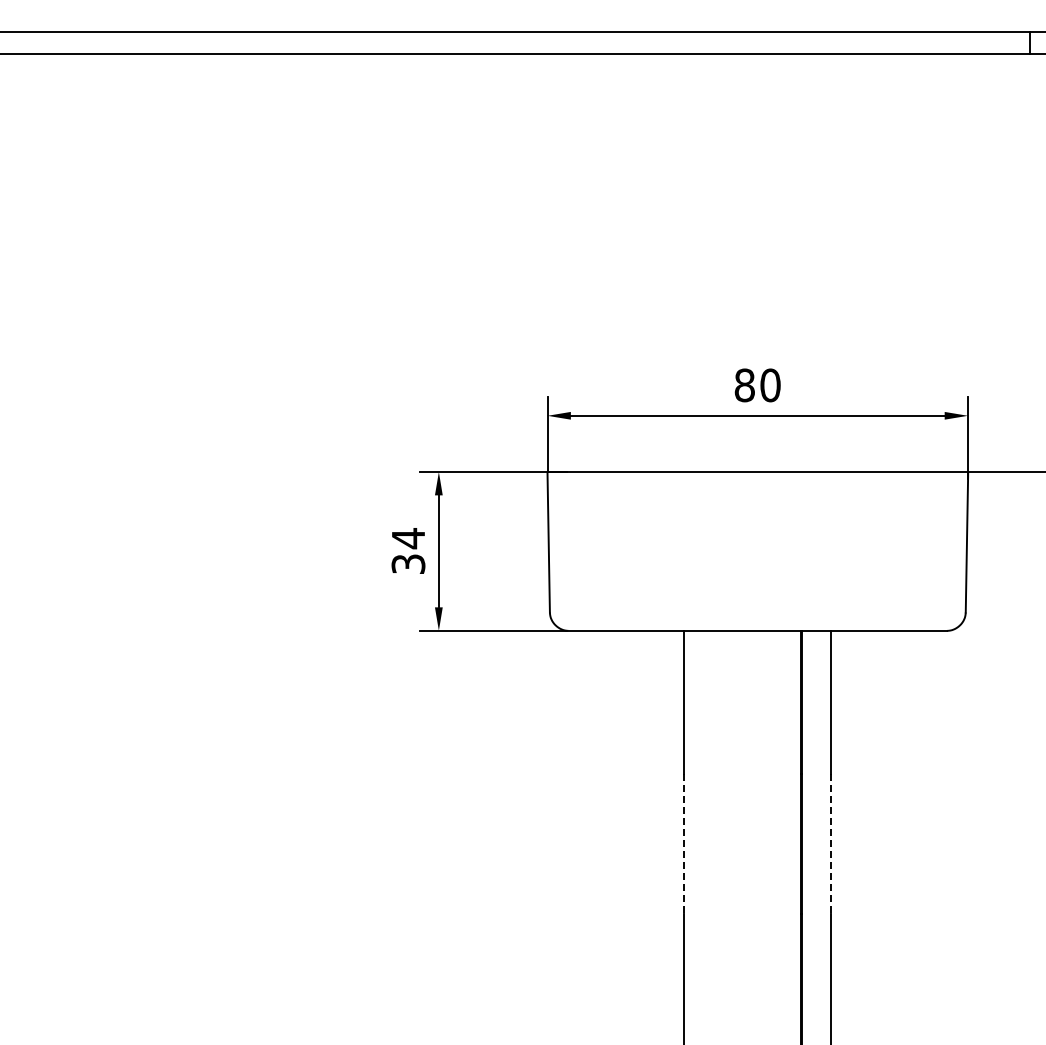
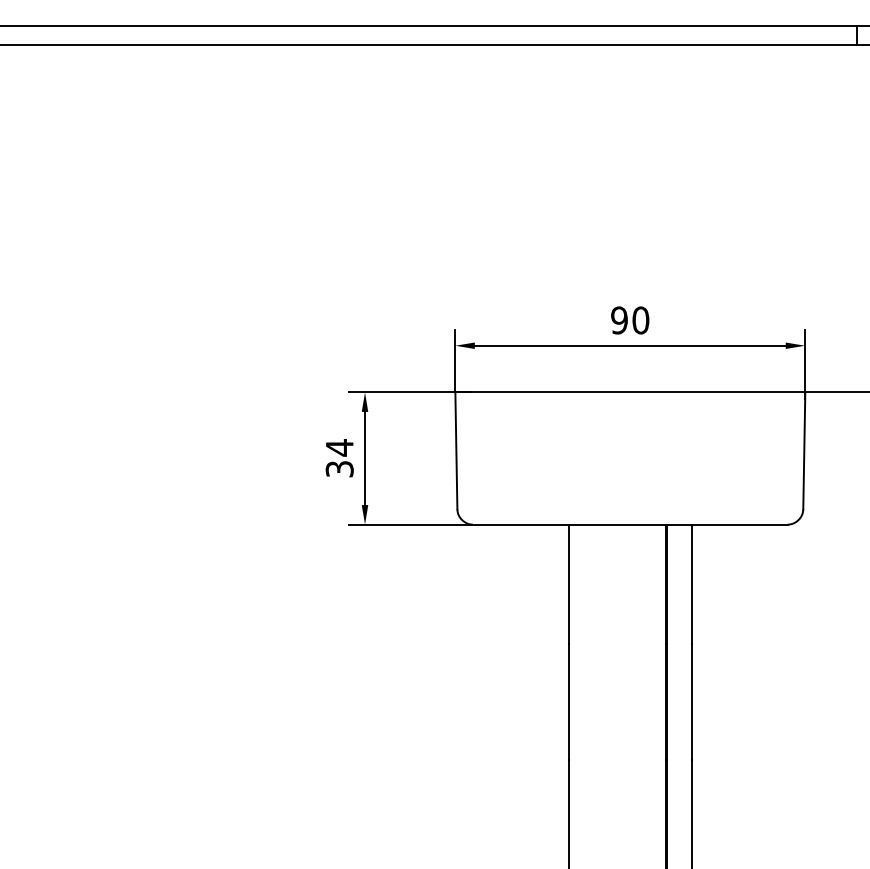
text: (744, 385) -> (619, 320), 80 -> 90
line: (684, 844) -> (569, 702), dashed -> solid
line: (831, 844) -> (691, 702), dashed -> solid

